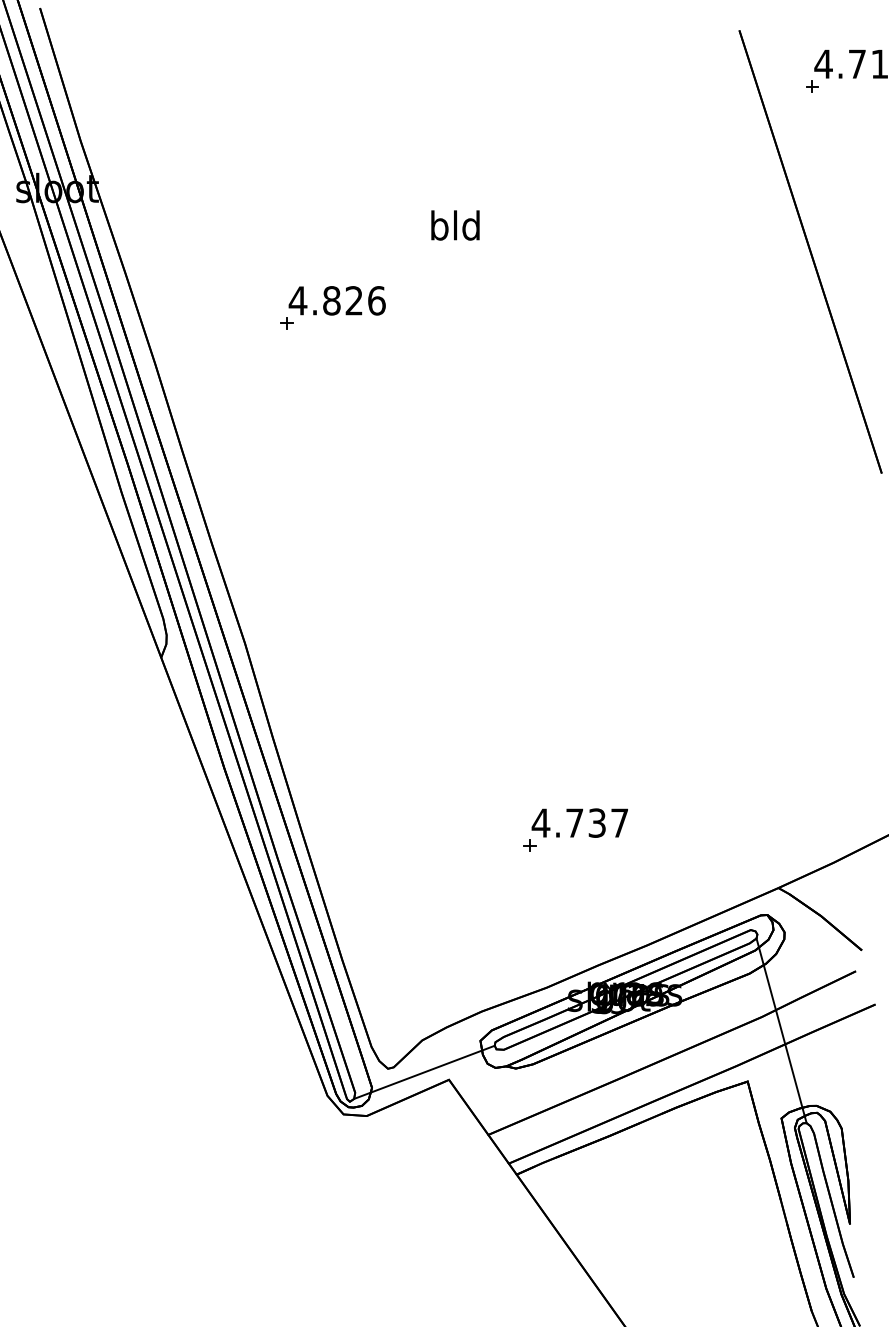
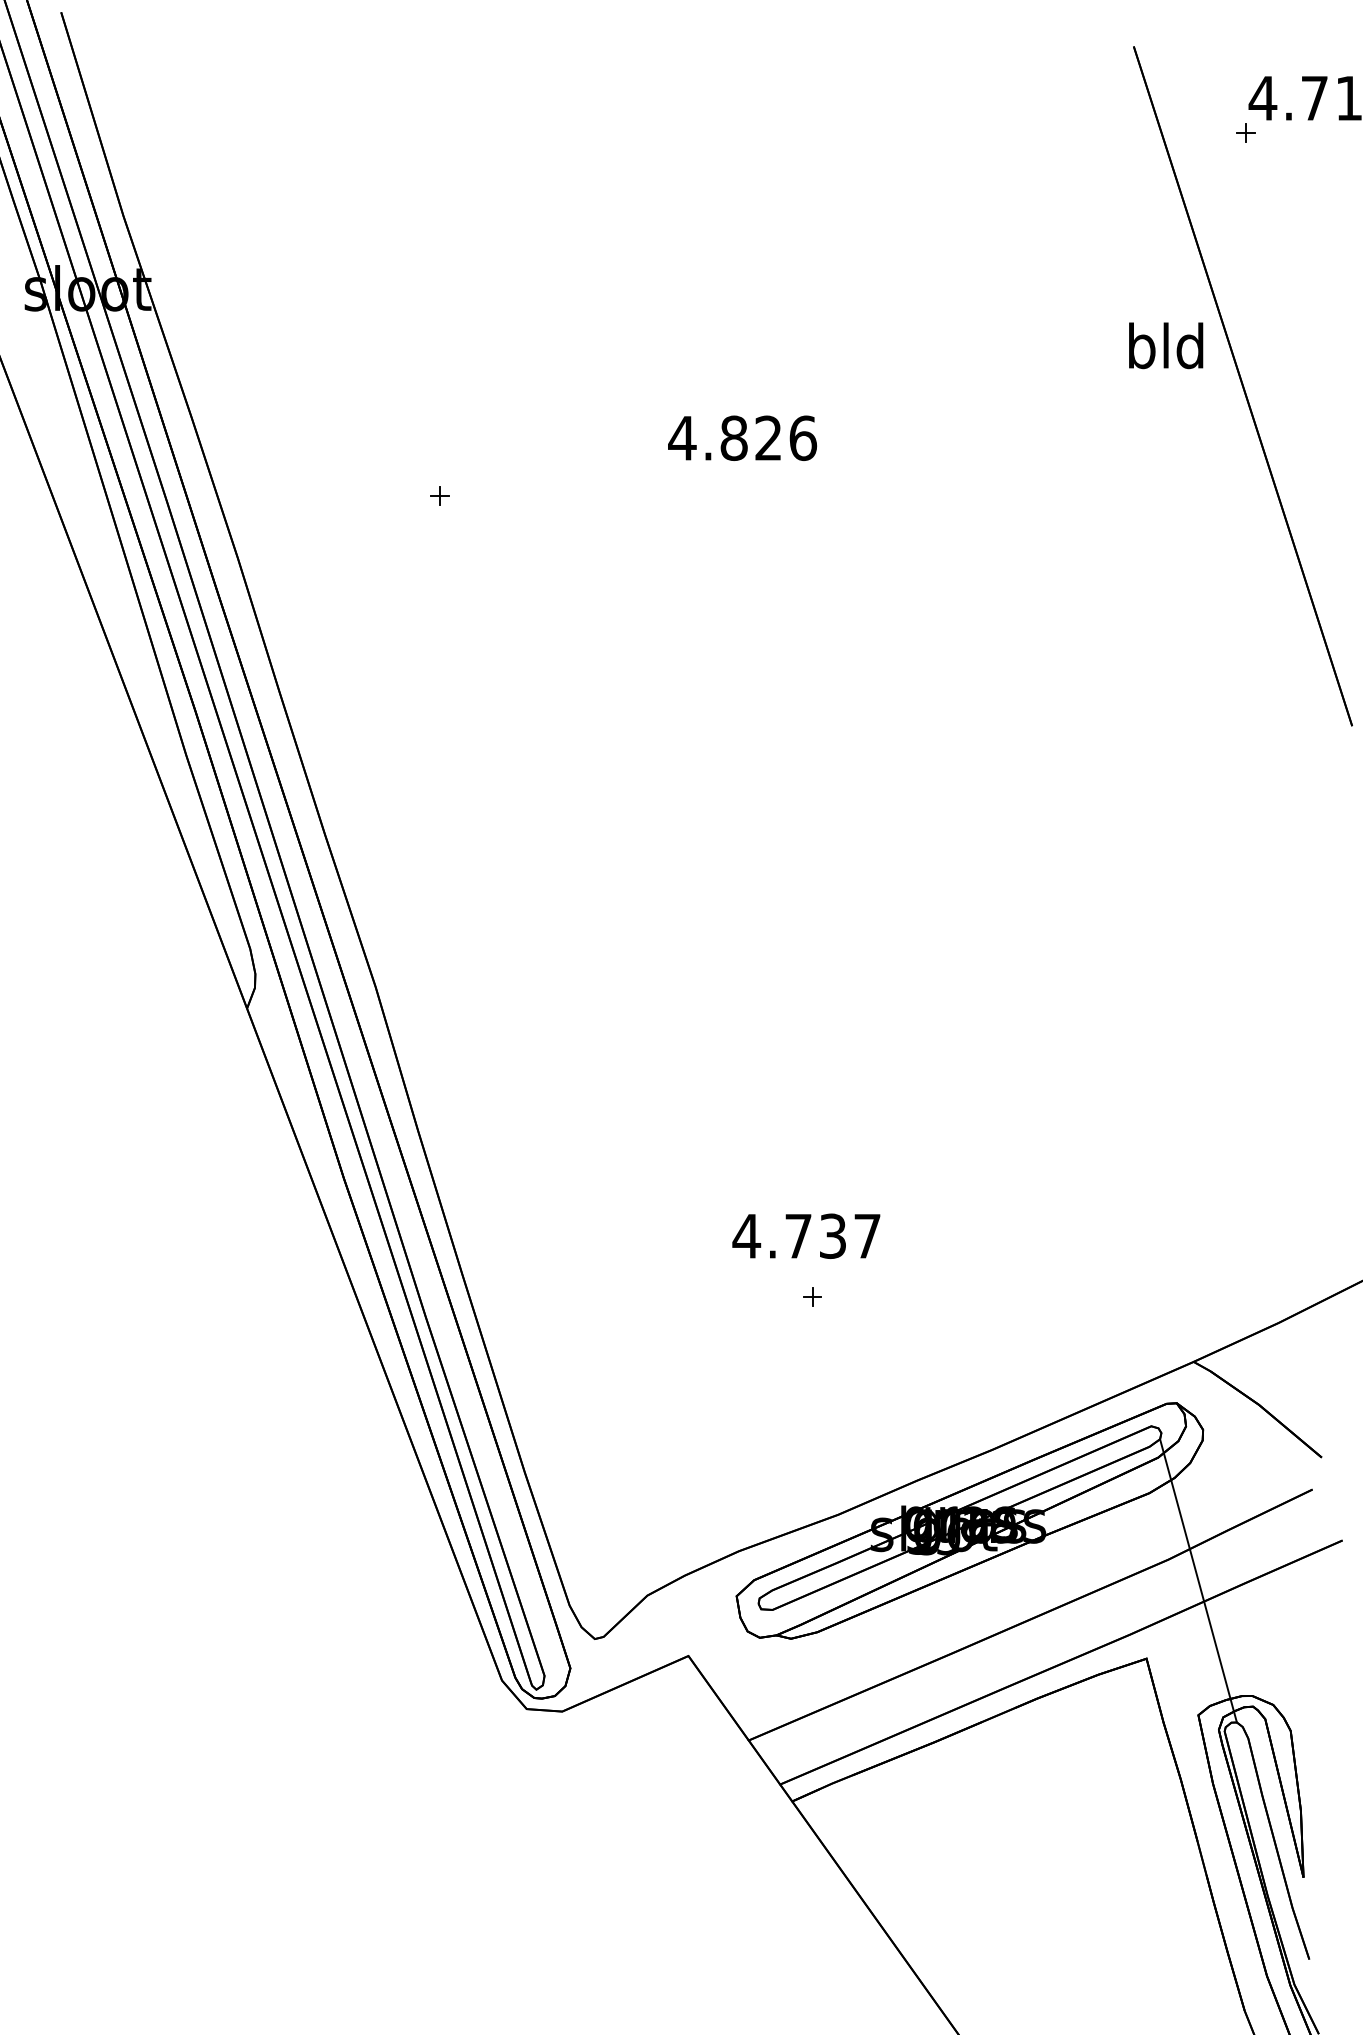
text: (455, 225) -> (1166, 345), moved
text: (336, 300) -> (741, 437), moved
text: (579, 822) -> (805, 1235), moved
line: (424, 1071) -> (650, 1643), removed

